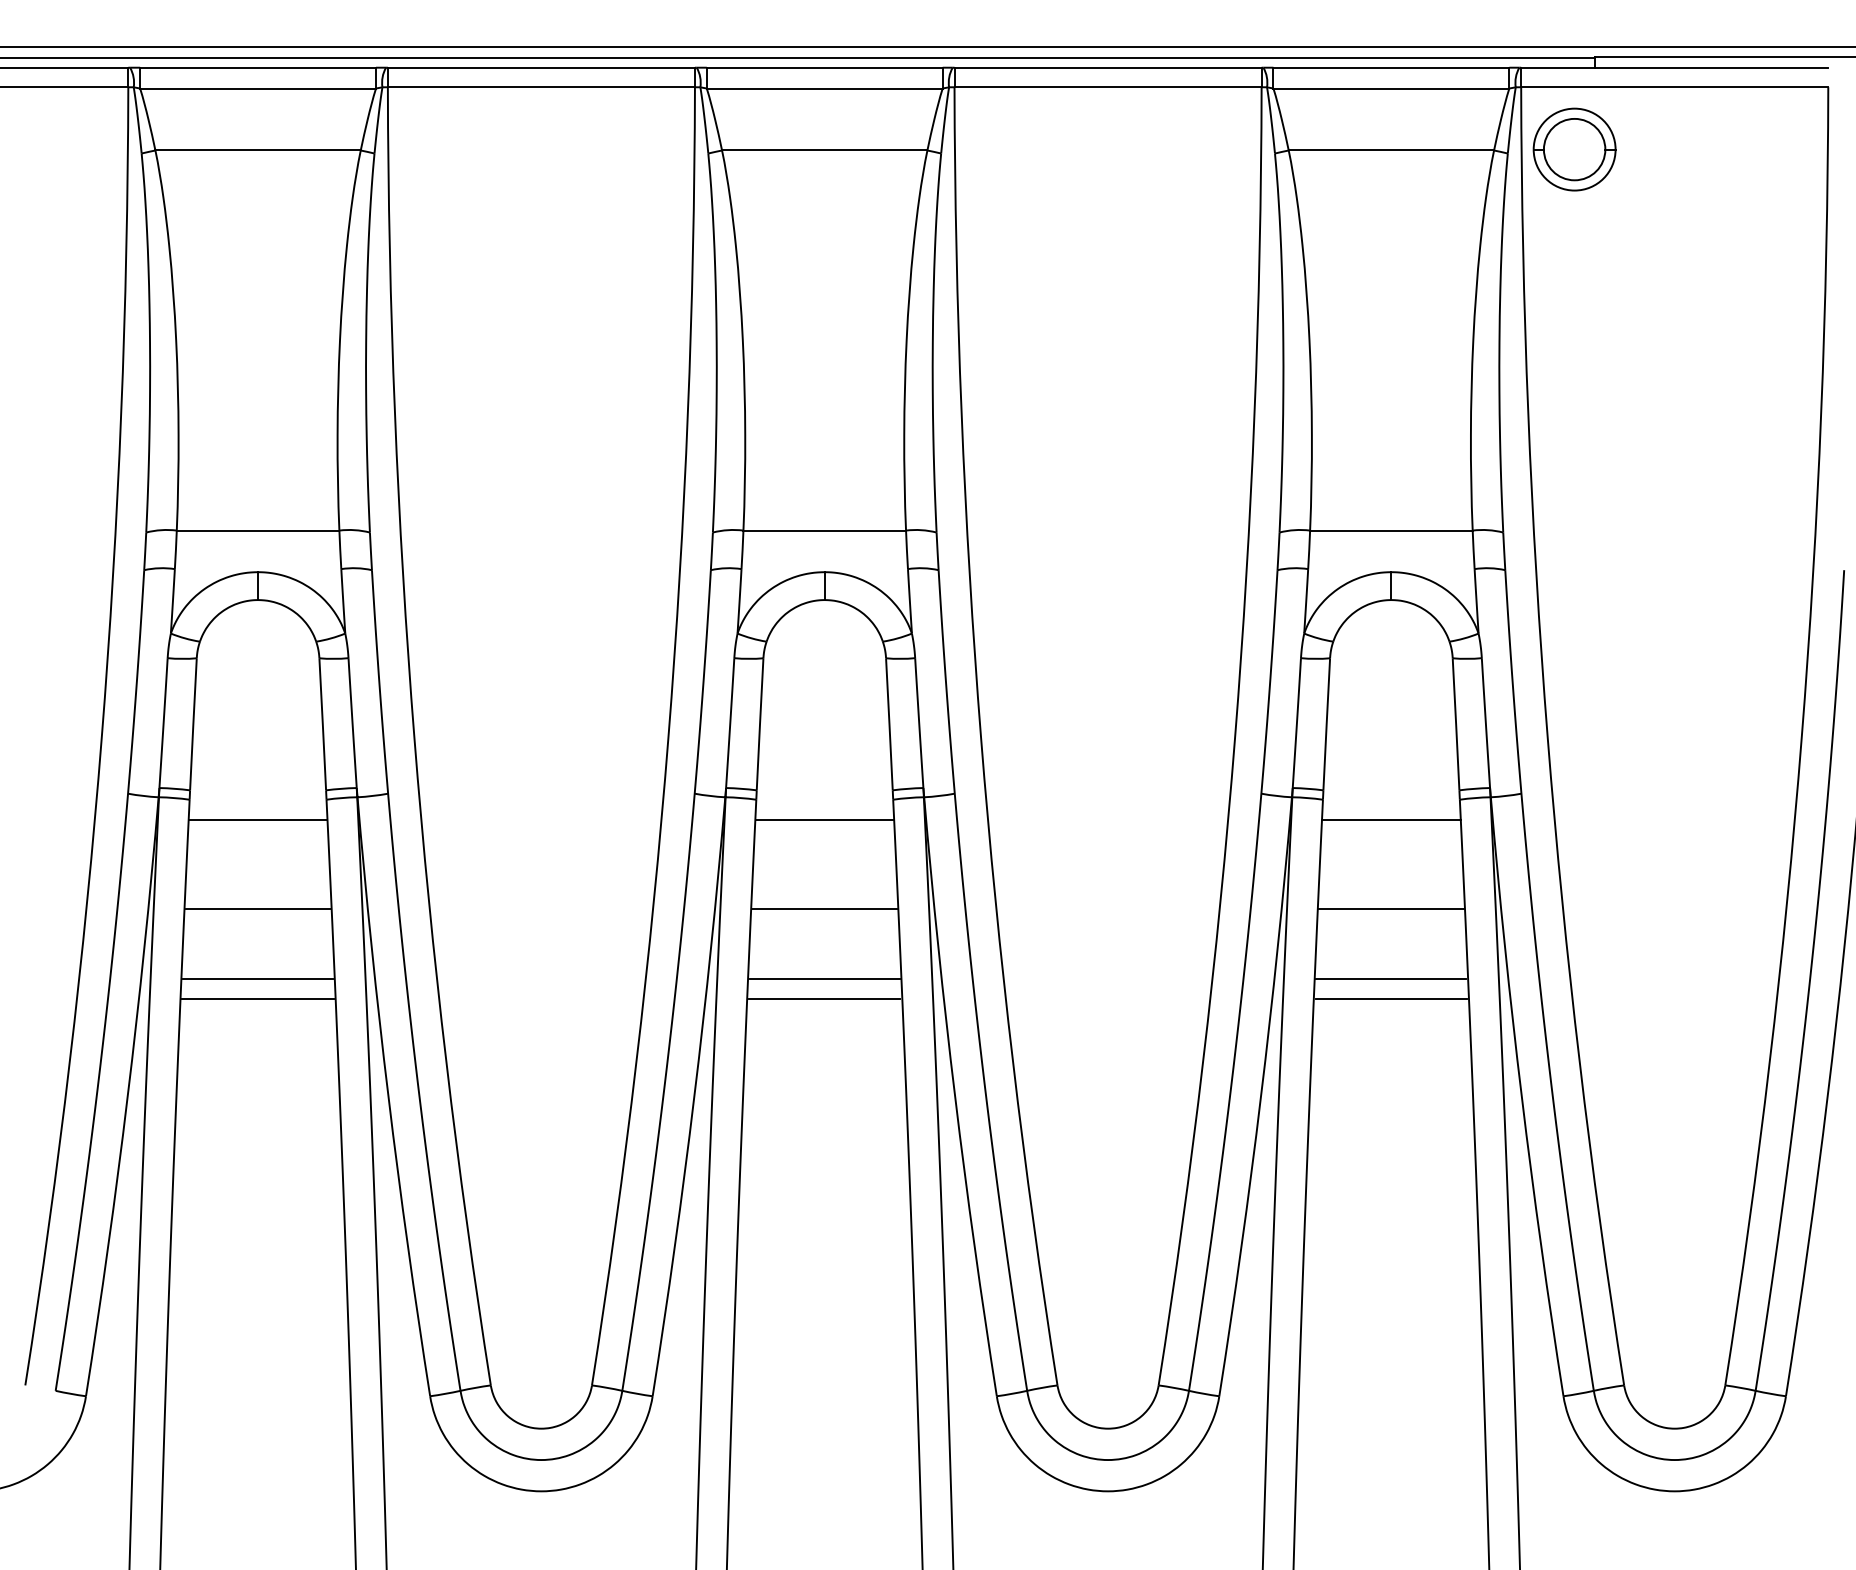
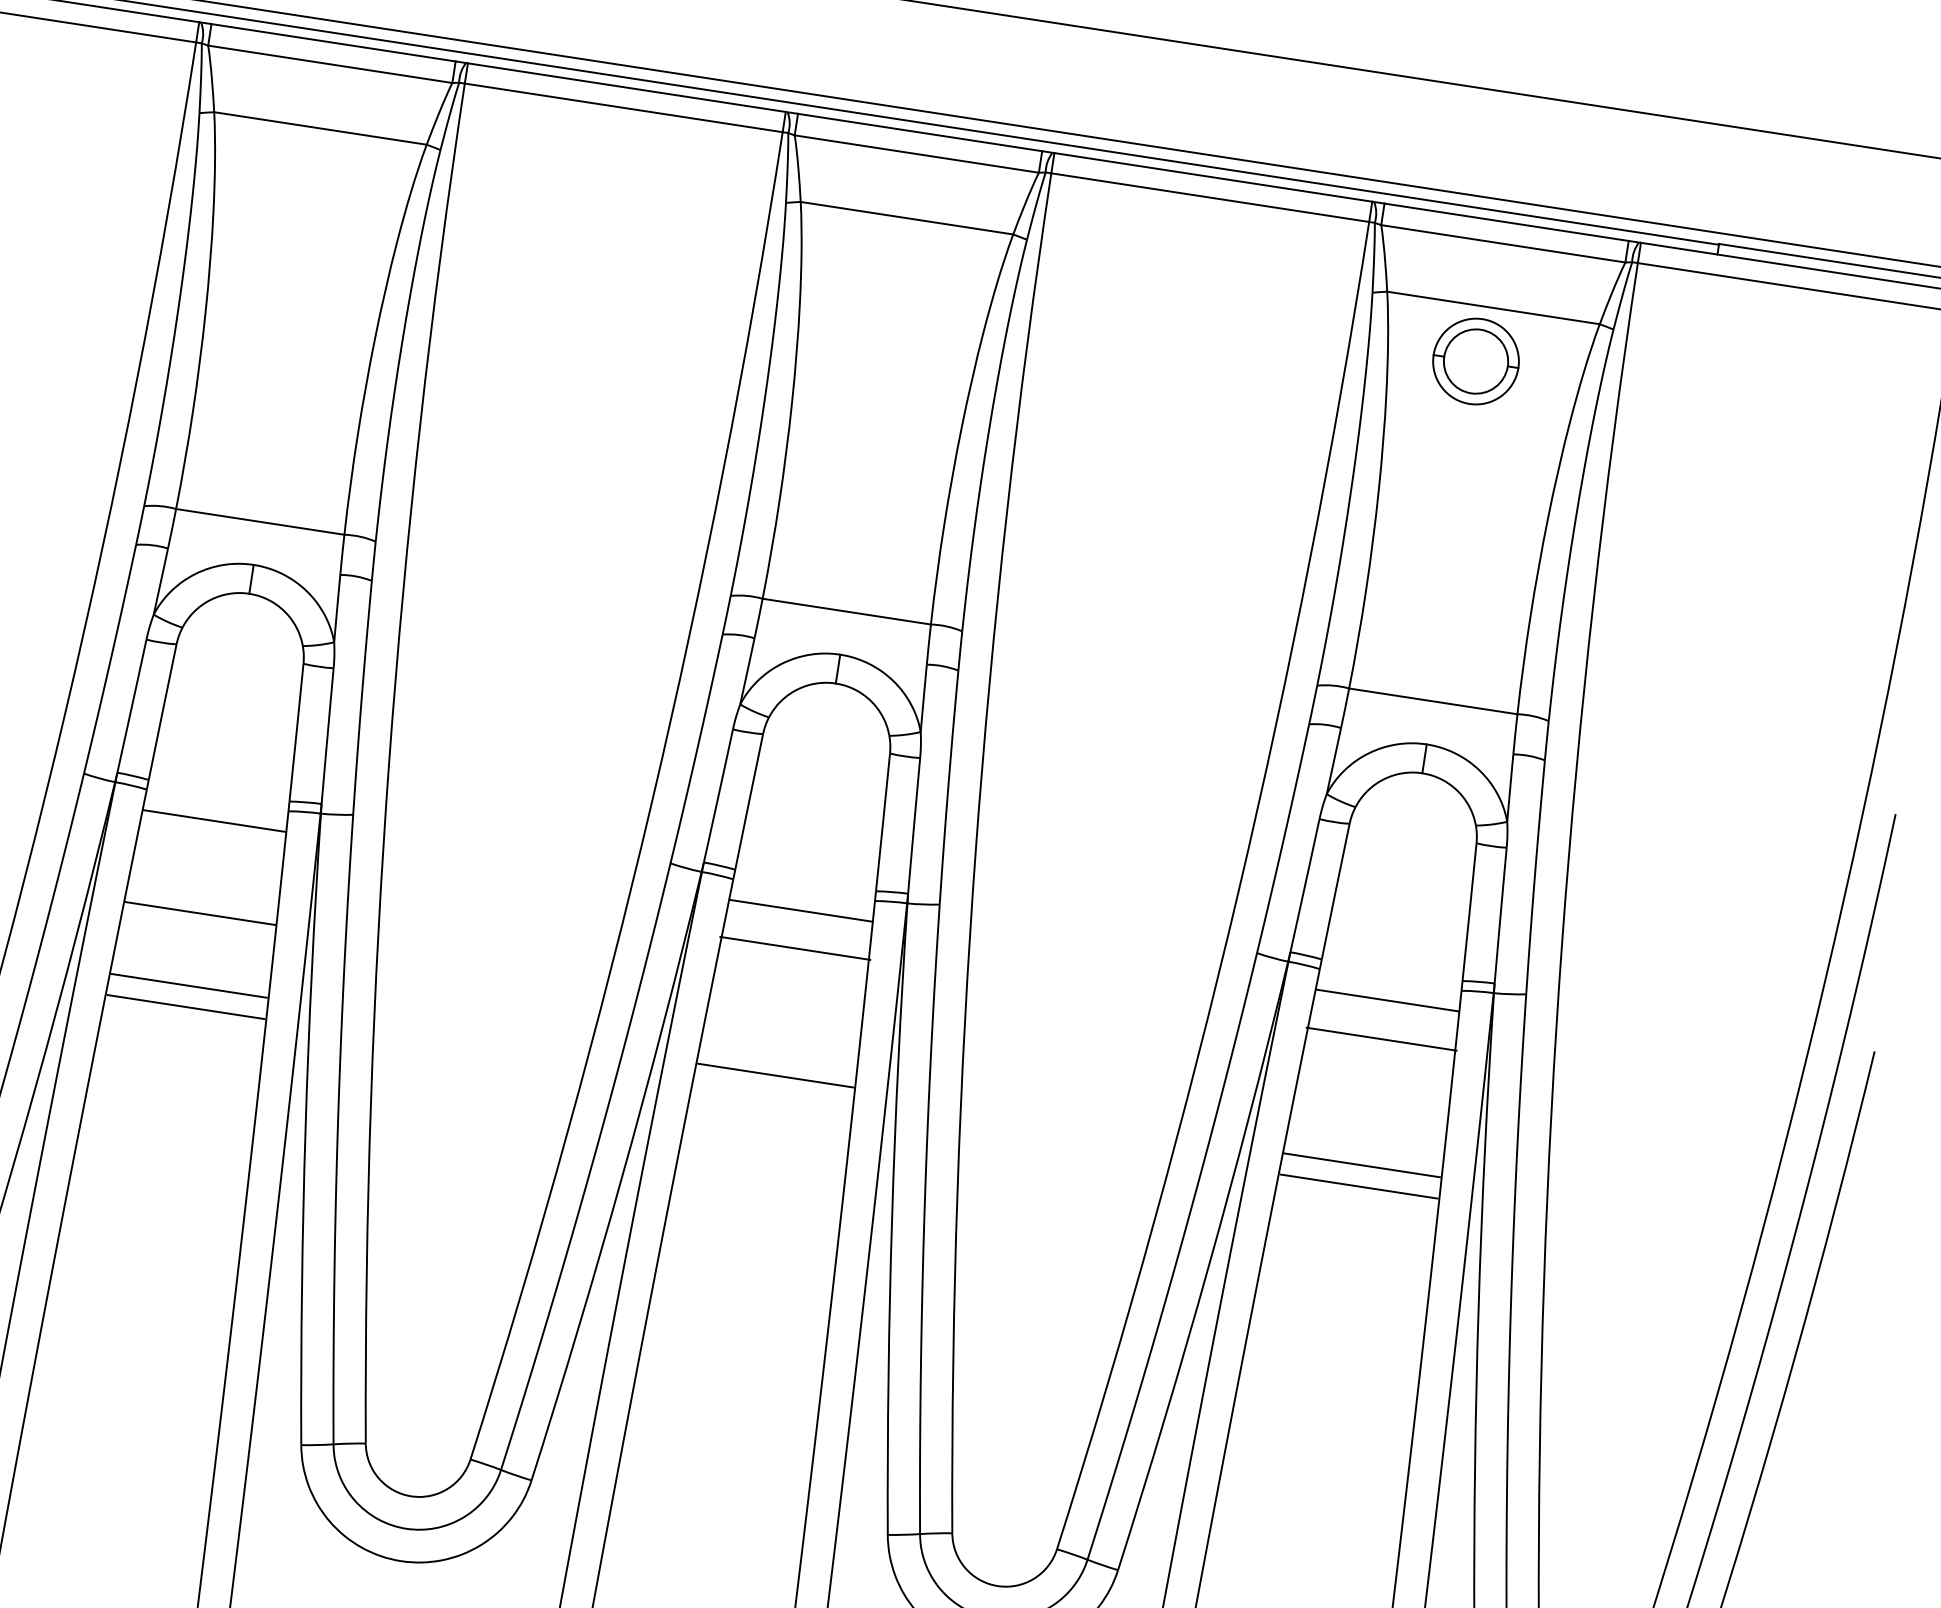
part: (1574, 149) -> (1475, 361), moved
line: (824, 908) -> (795, 947), moved
line: (1390, 908) -> (1380, 1038), moved
line: (824, 999) -> (772, 1096), removed

